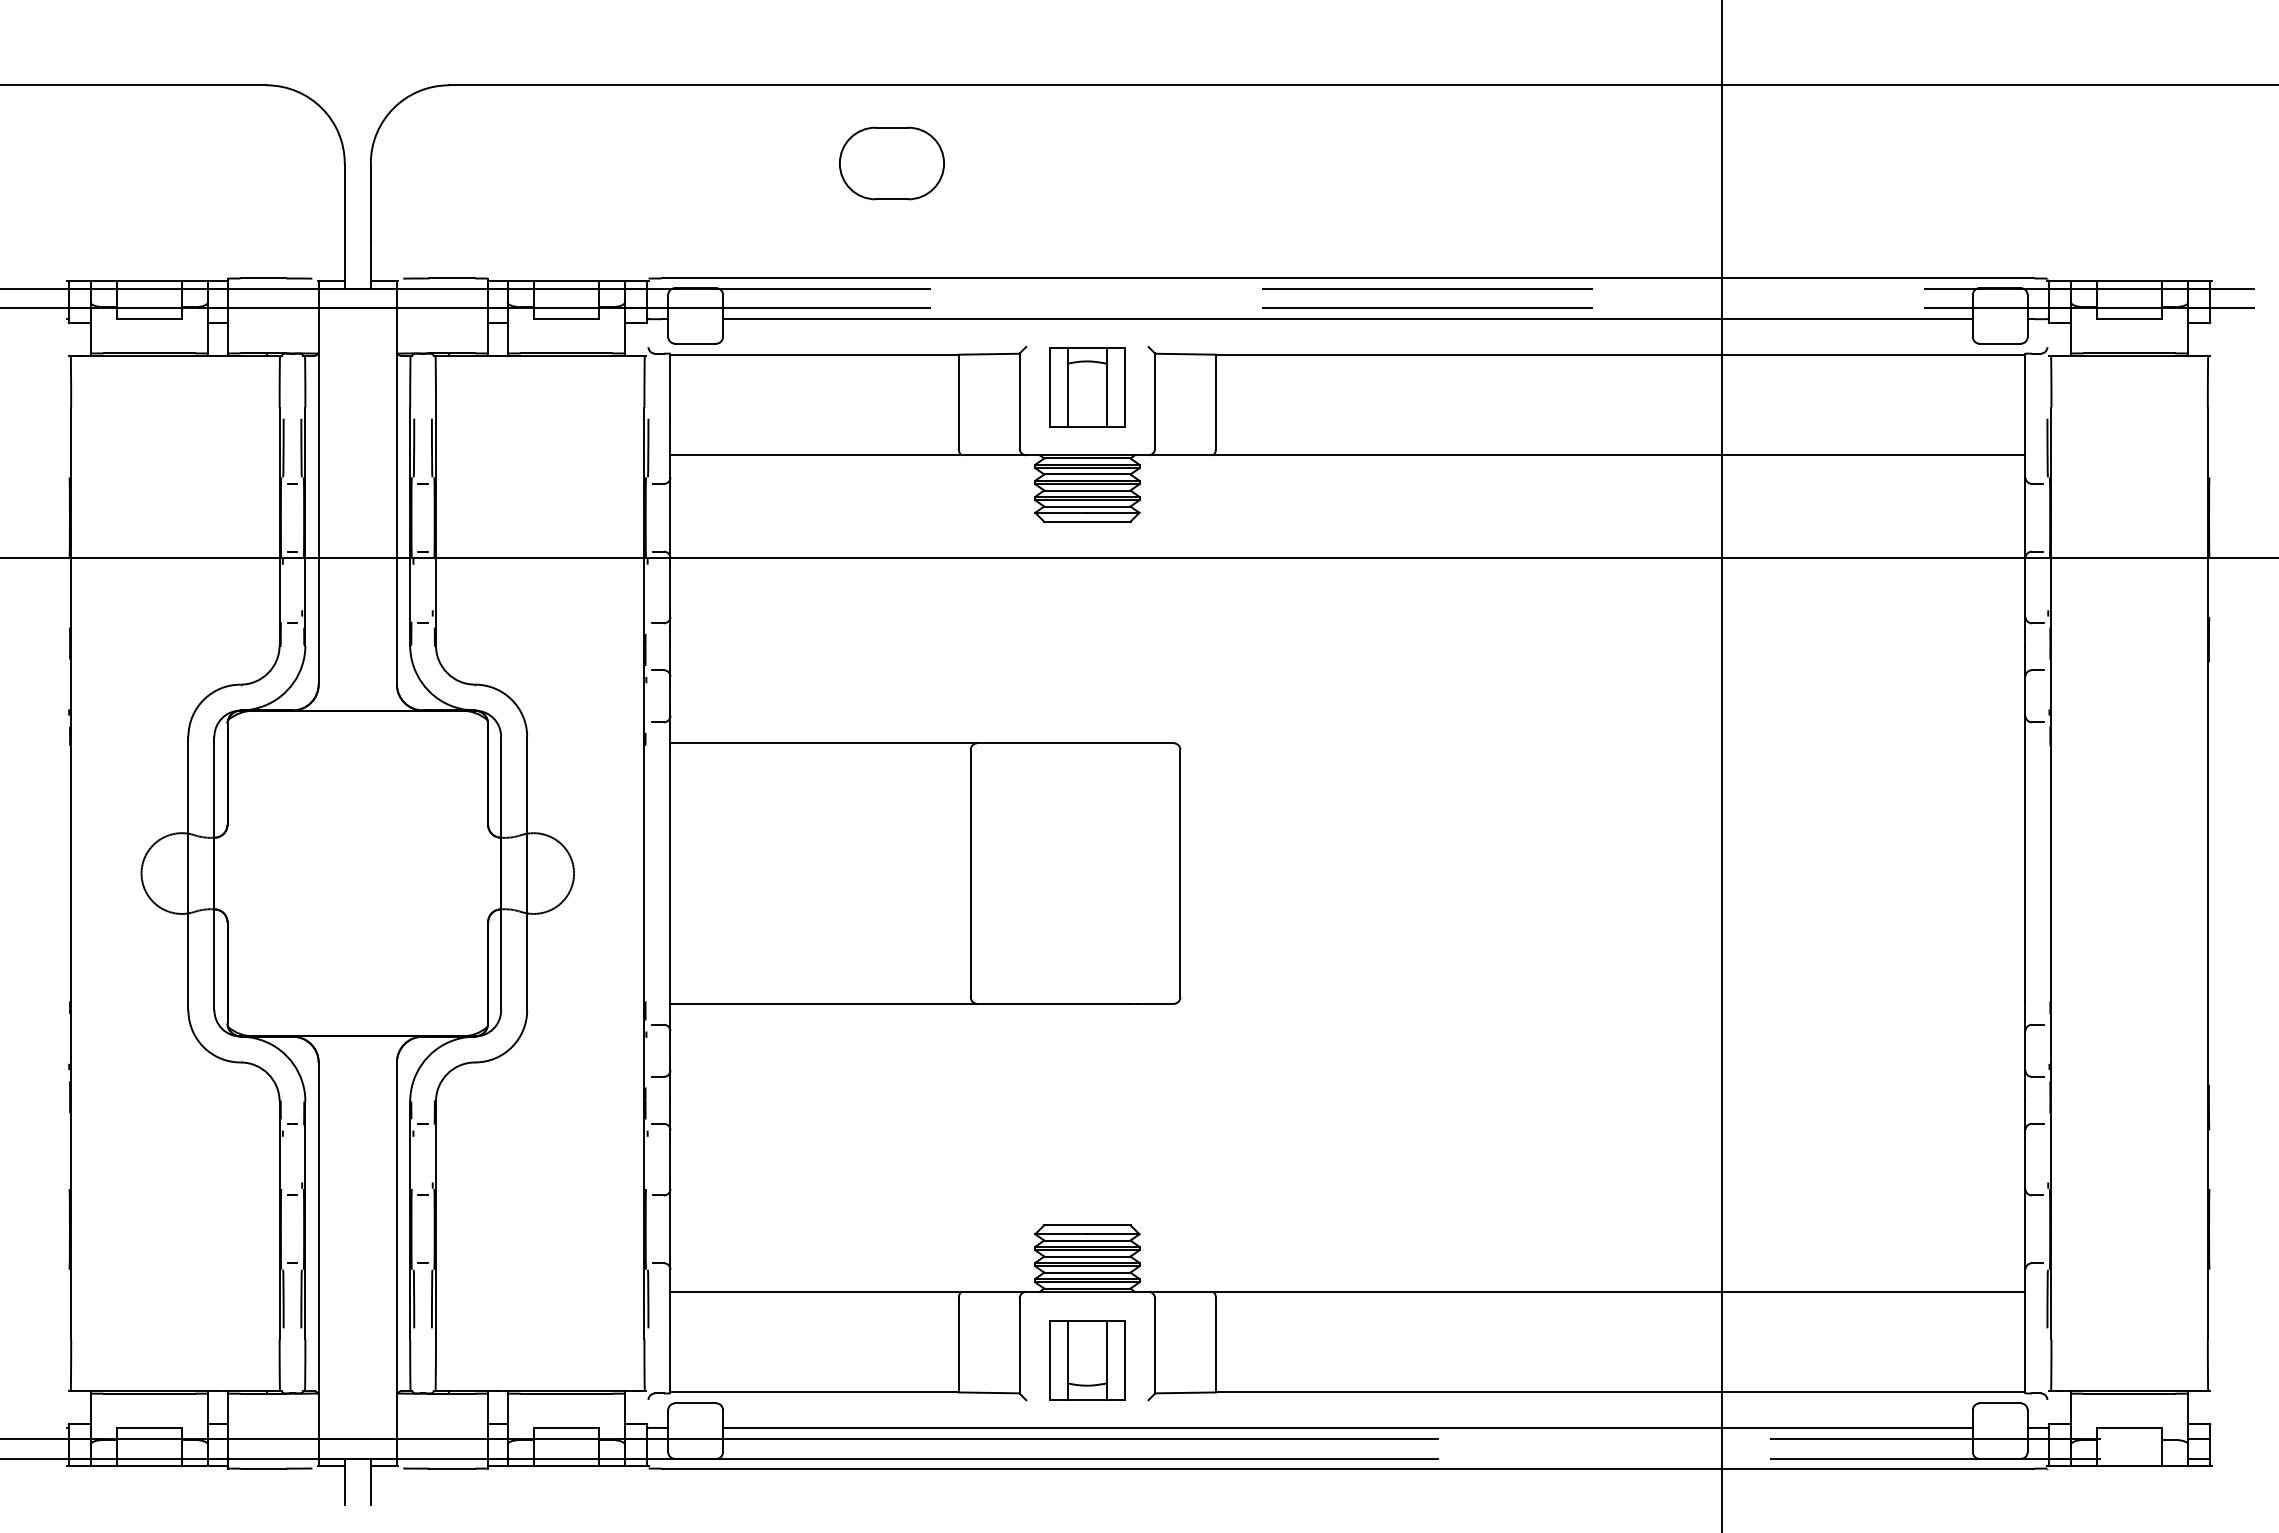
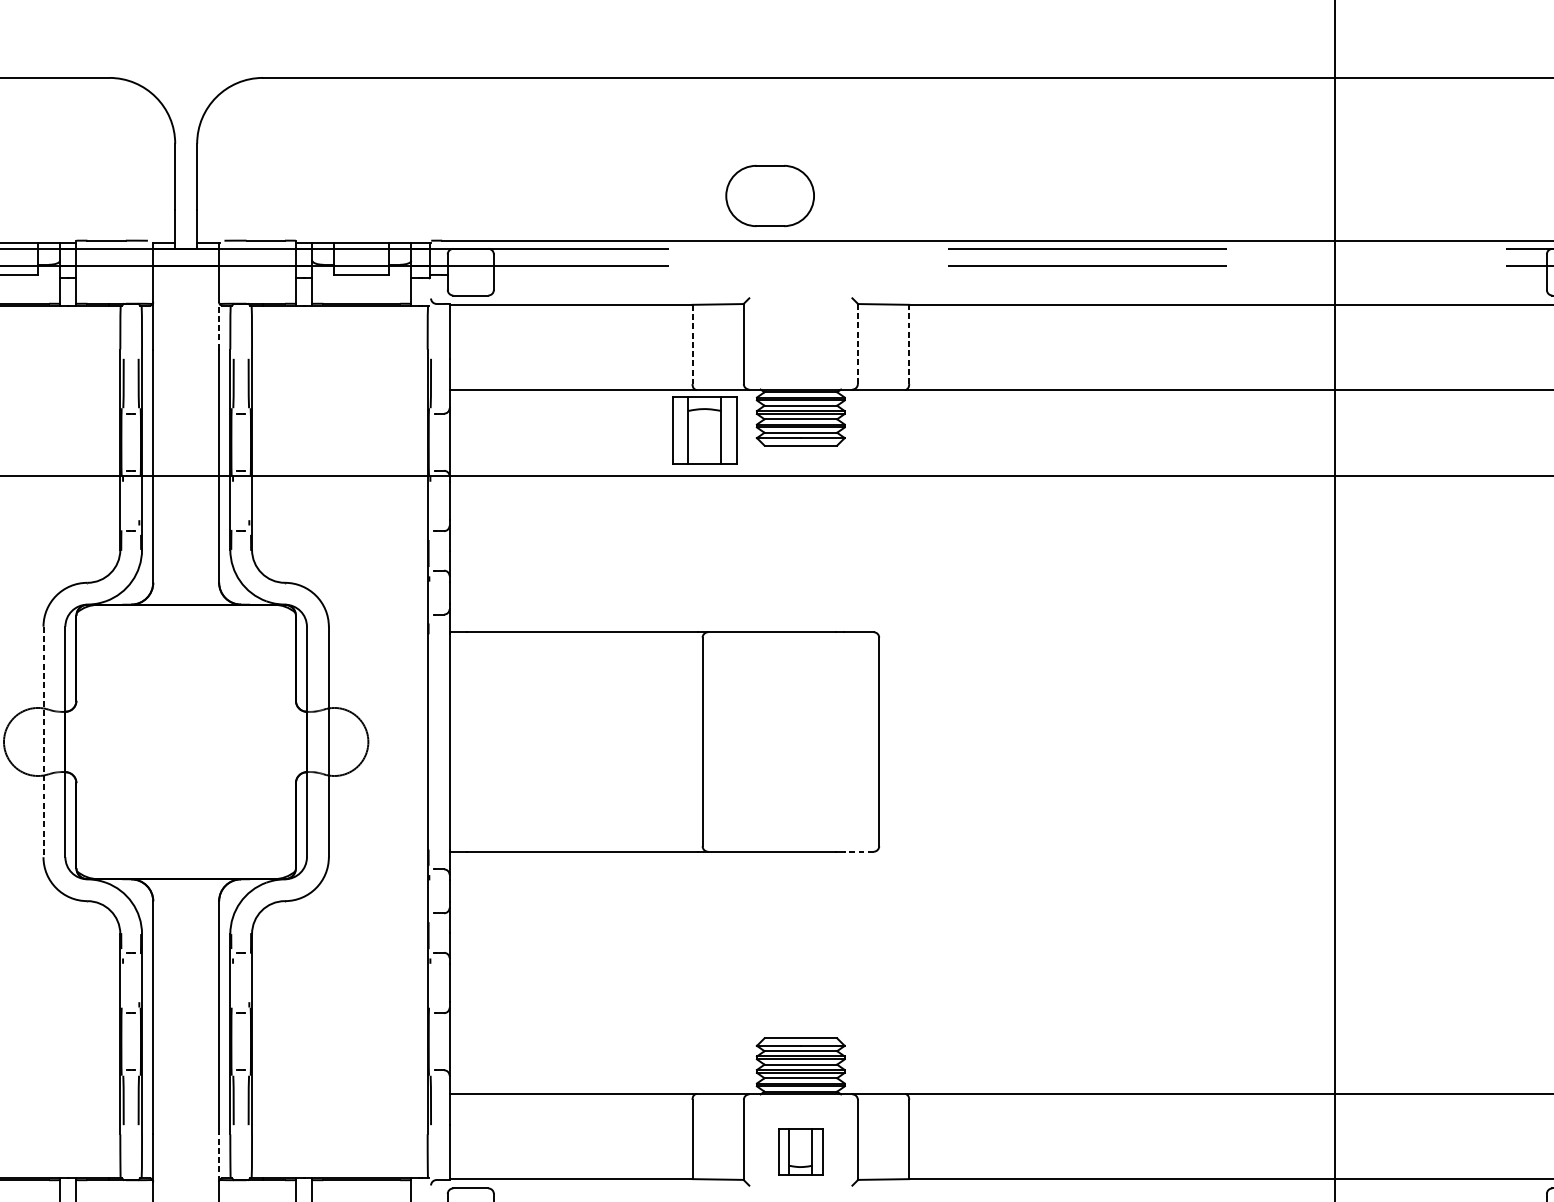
part: (891, 163) -> (769, 195), moved
line: (1347, 319) -> (1020, 275), removed
line: (396, 379) -> (218, 325), solid -> dashed
part: (1087, 387) -> (704, 431), moved
line: (1155, 401) -> (858, 344), solid -> dashed
line: (1216, 401) -> (909, 344), solid -> dashed
line: (958, 402) -> (692, 345), solid -> dashed
line: (188, 873) -> (43, 741), solid -> dashed
line: (1155, 1003) -> (858, 851), solid -> dashed
part: (1087, 1360) -> (800, 1152), size x0.7
line: (396, 1366) -> (218, 1157), solid -> dashed

